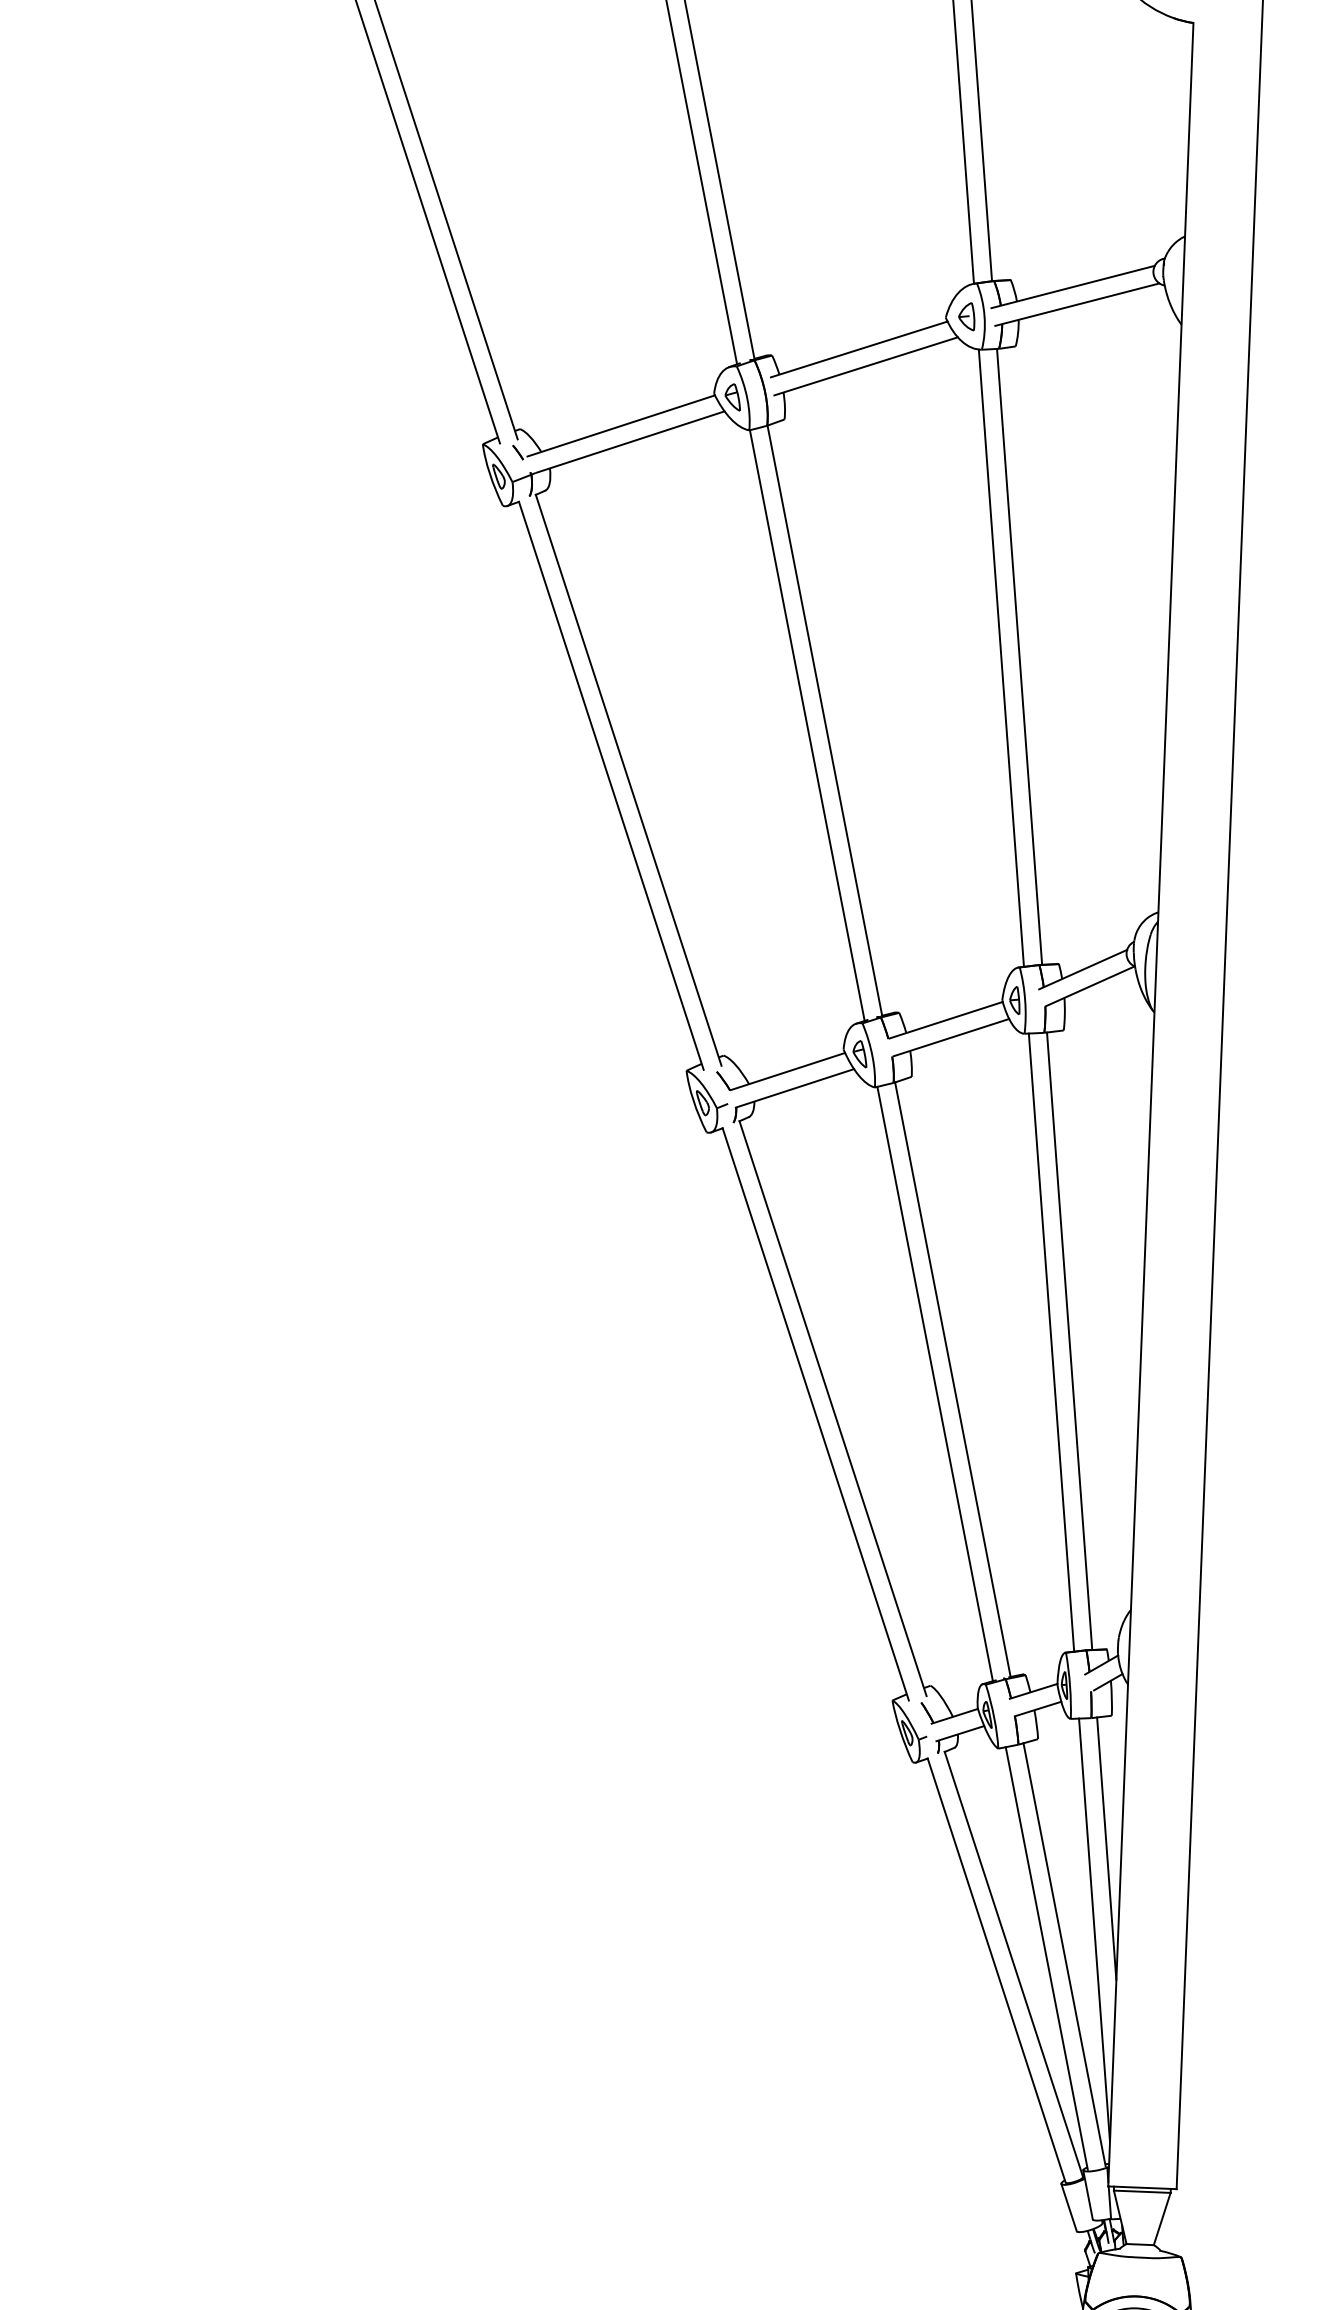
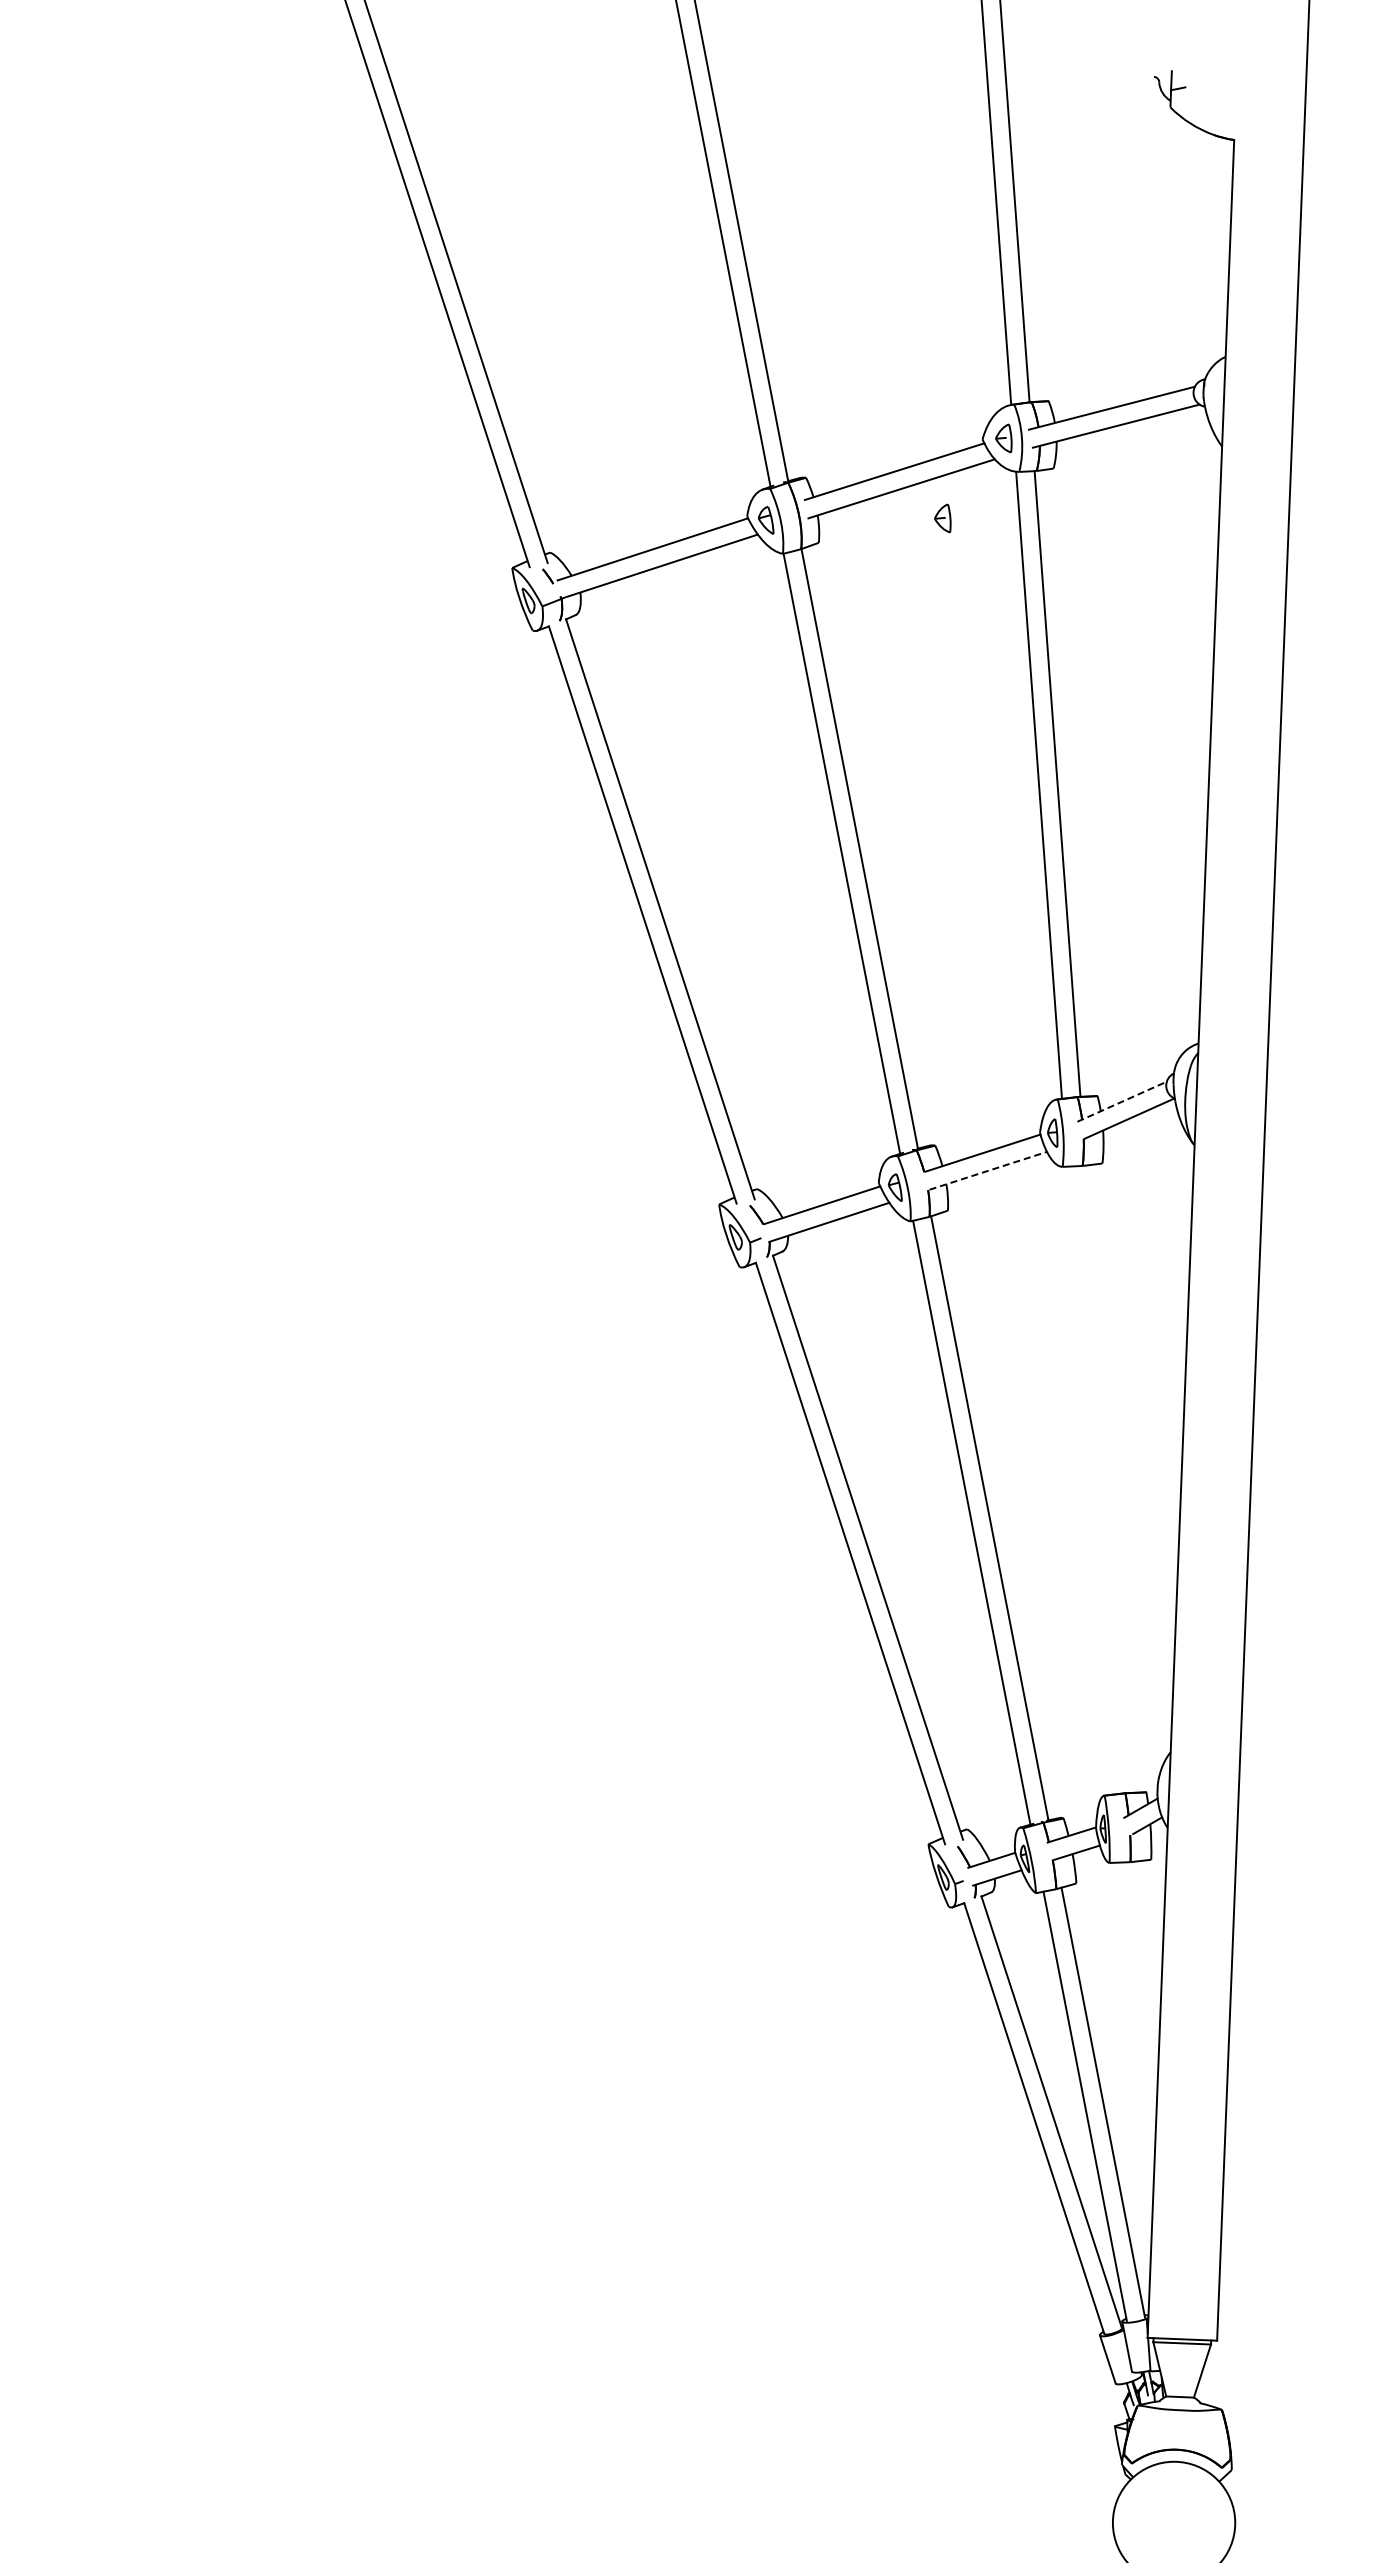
part: (906, 395) -> (942, 518), added
line: (1083, 969) -> (1122, 1101), solid -> dashed
line: (951, 1037) -> (988, 1170), solid -> dashed
line: (1069, 1340) -> (1108, 1478), removed
line: (1051, 1342) -> (1089, 1480), removed
line: (1106, 1848) -> (1145, 1994), removed
line: (1094, 1930) -> (1133, 2077), removed

